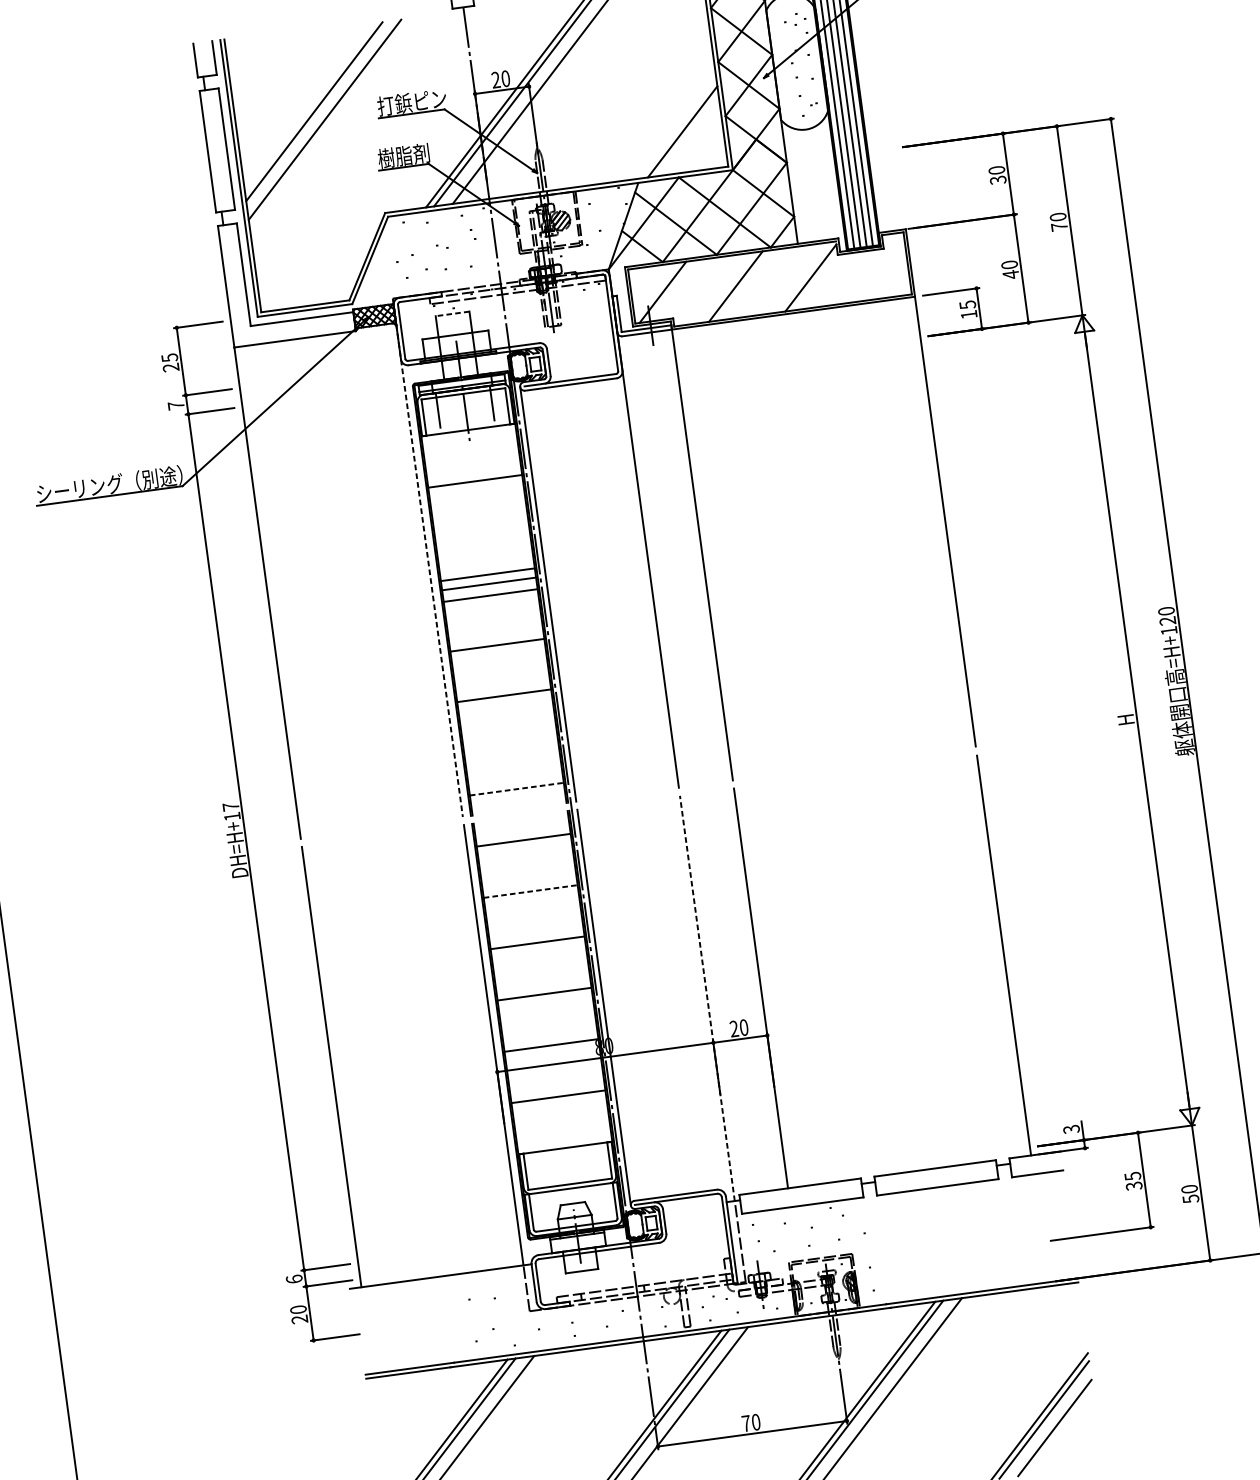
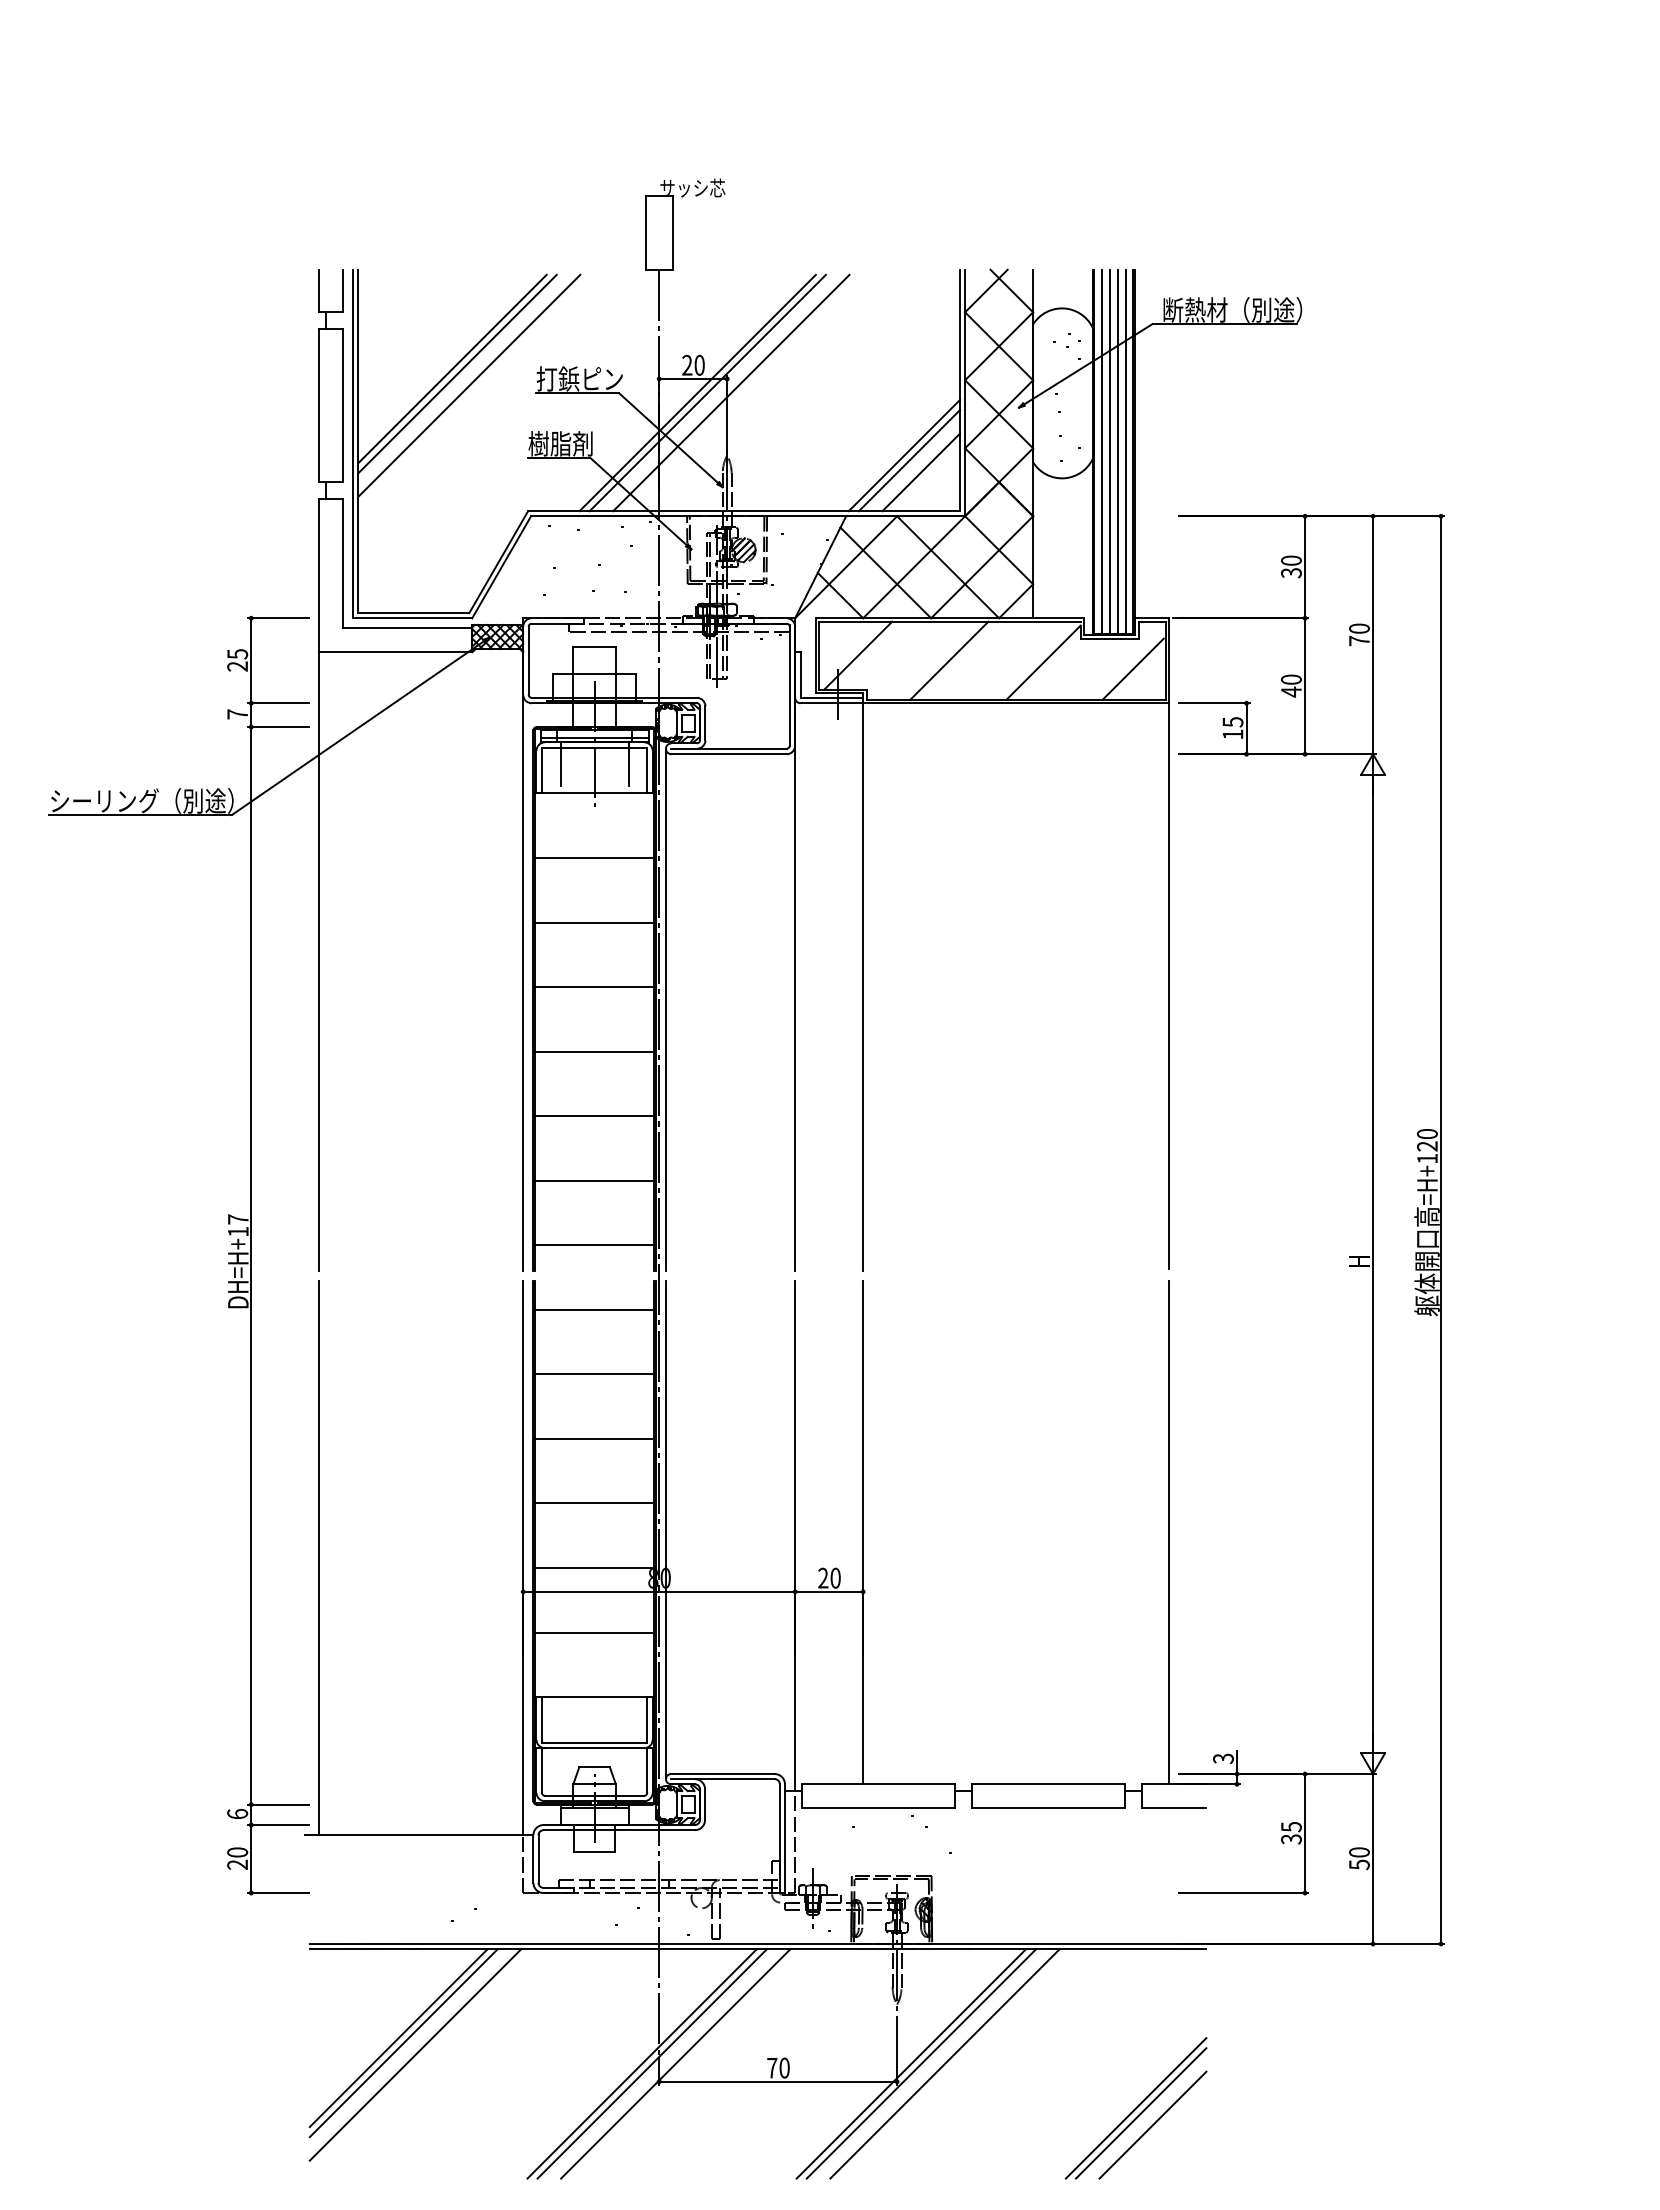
line: (309, 107) -> (452, 368), added
line: (678, 128) -> (904, 455), added
line: (693, 140) -> (921, 472), added
line: (882, 273) -> (1132, 668), added
line: (452, 314) -> (594, 647), dashed -> solid
line: (428, 558) -> (523, 945), dashed -> solid
line: (487, 574) -> (594, 922), moved
line: (490, 595) -> (594, 1051), moved
line: (497, 645) -> (594, 1116), moved
line: (504, 695) -> (594, 1180), moved
line: (517, 789) -> (595, 1245), dashed -> solid
line: (531, 891) -> (595, 1374), dashed -> solid
line: (707, 998) -> (795, 1535), dashed -> solid

